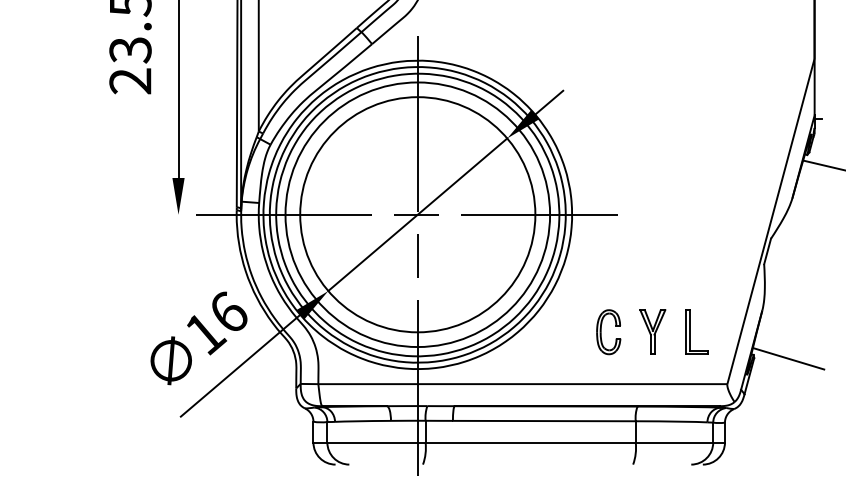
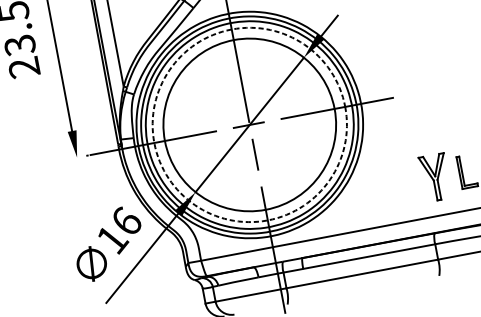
circle: (417, 214) -> (249, 124), solid -> dashed
part: (652, 331) -> (435, 177), size x1.4
part: (601, 332) -> (398, 184), removed

